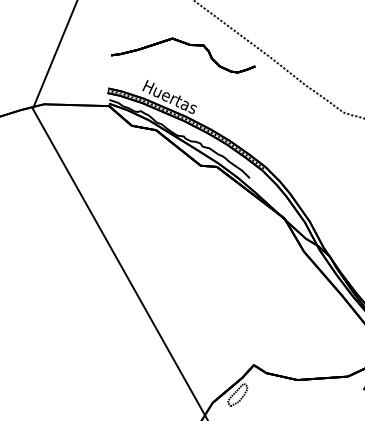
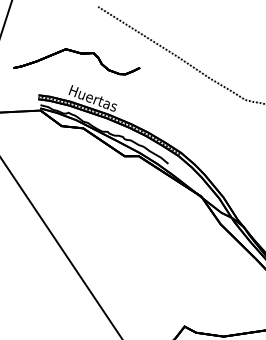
part: (187, 45) -> (79, 54), moved

